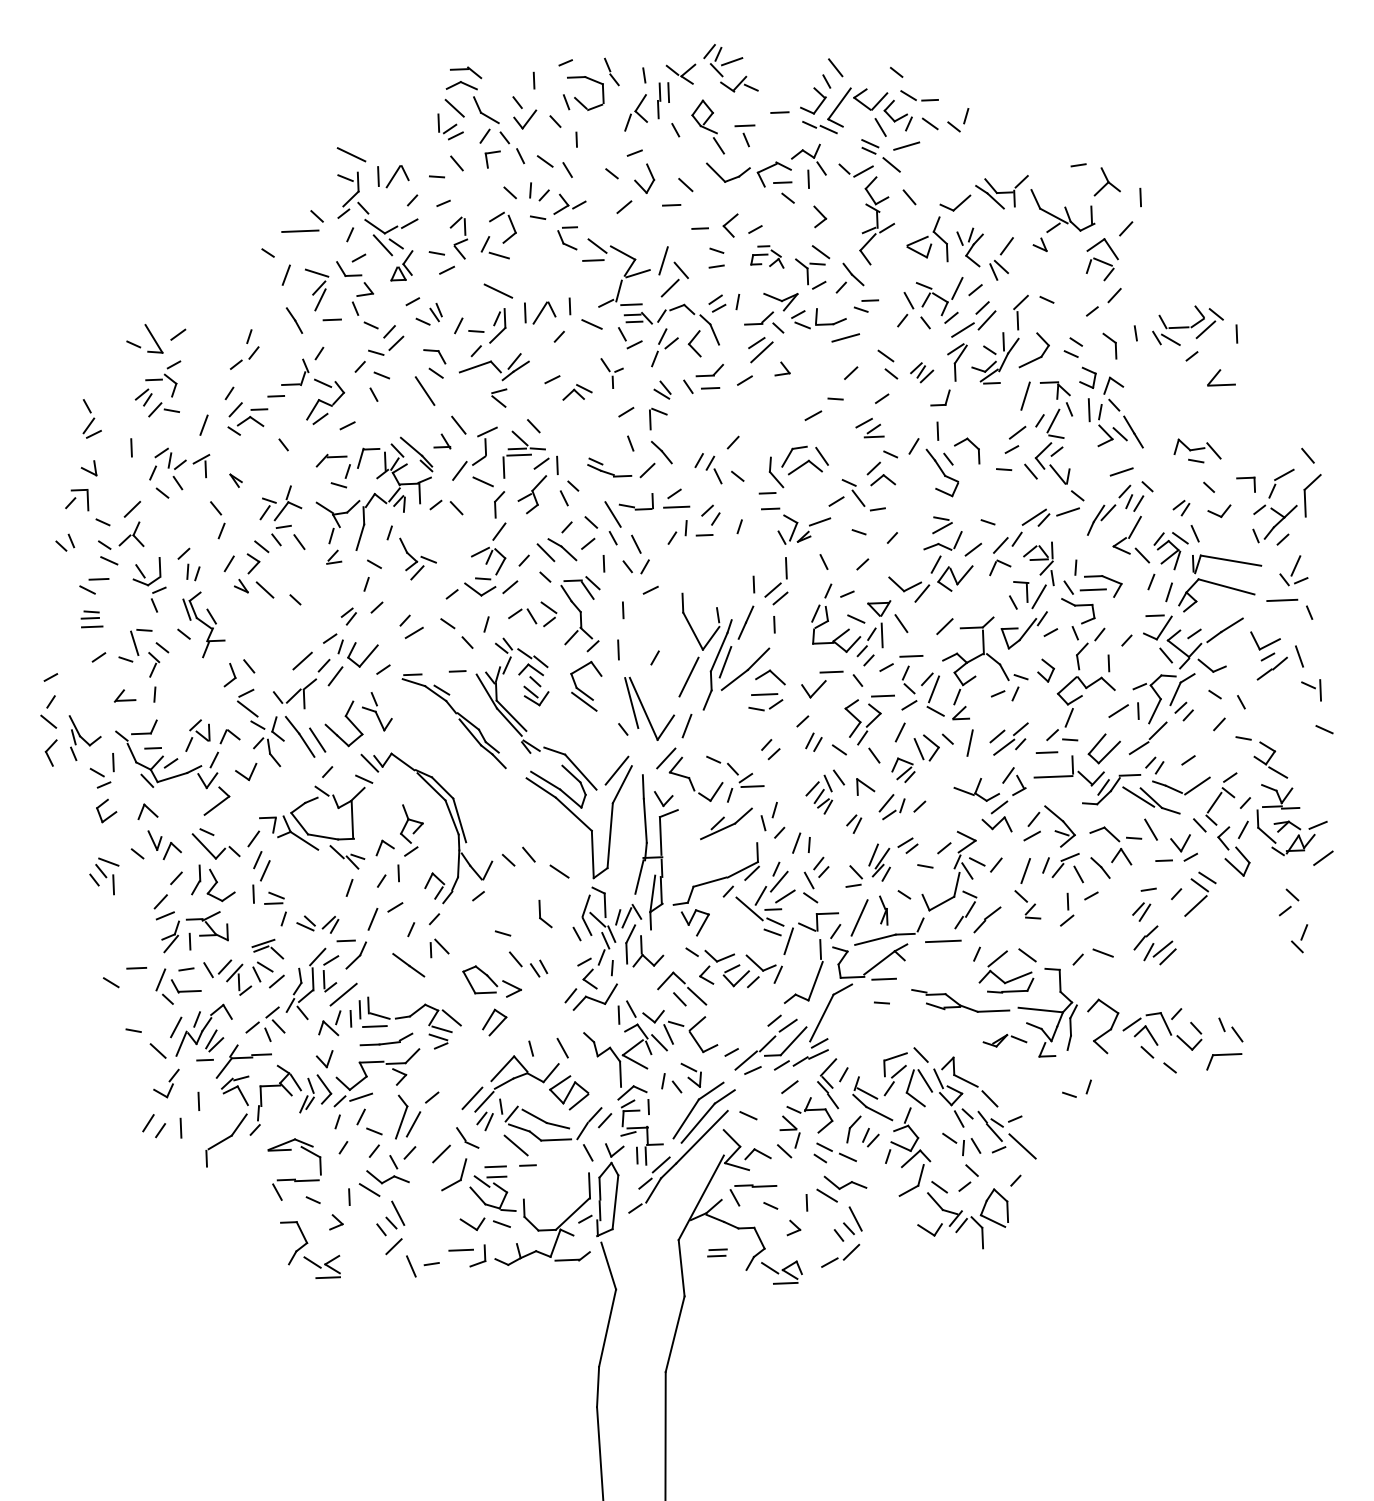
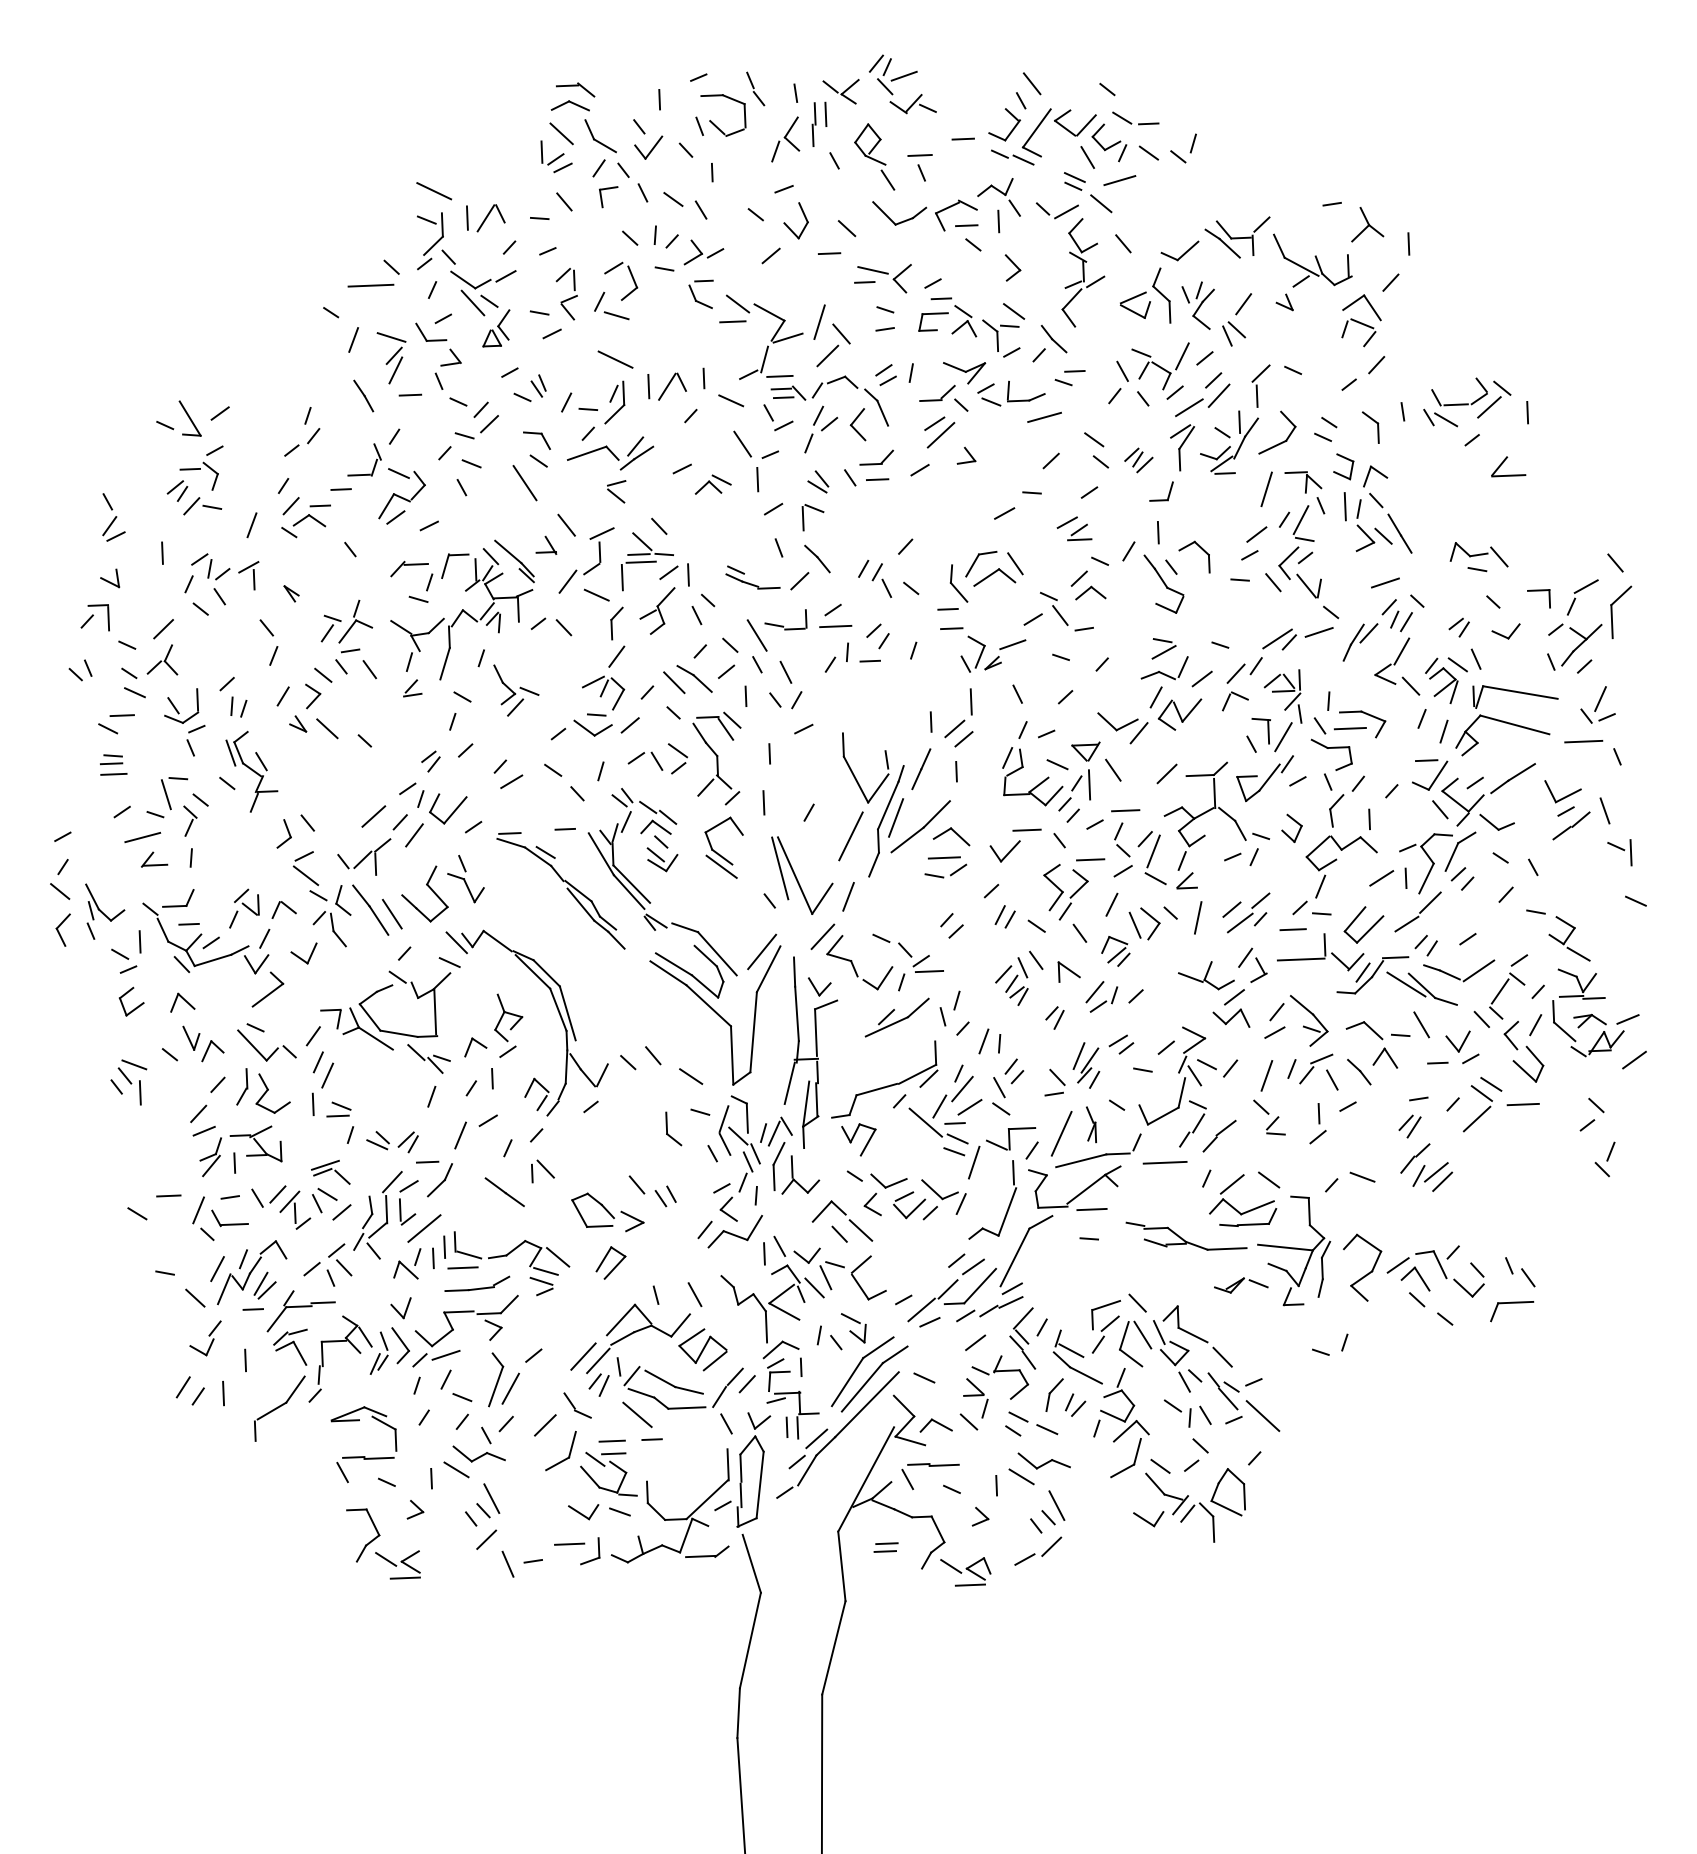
line: (706, 218) -> (872, 269), added
part: (767, 256) -> (947, 316), size x1.43
part: (611, 373) -> (755, 461), size x1.67
line: (115, 677) -> (142, 836), added
line: (1232, 893) -> (1522, 1103), added
line: (502, 933) -> (699, 1112), moved

